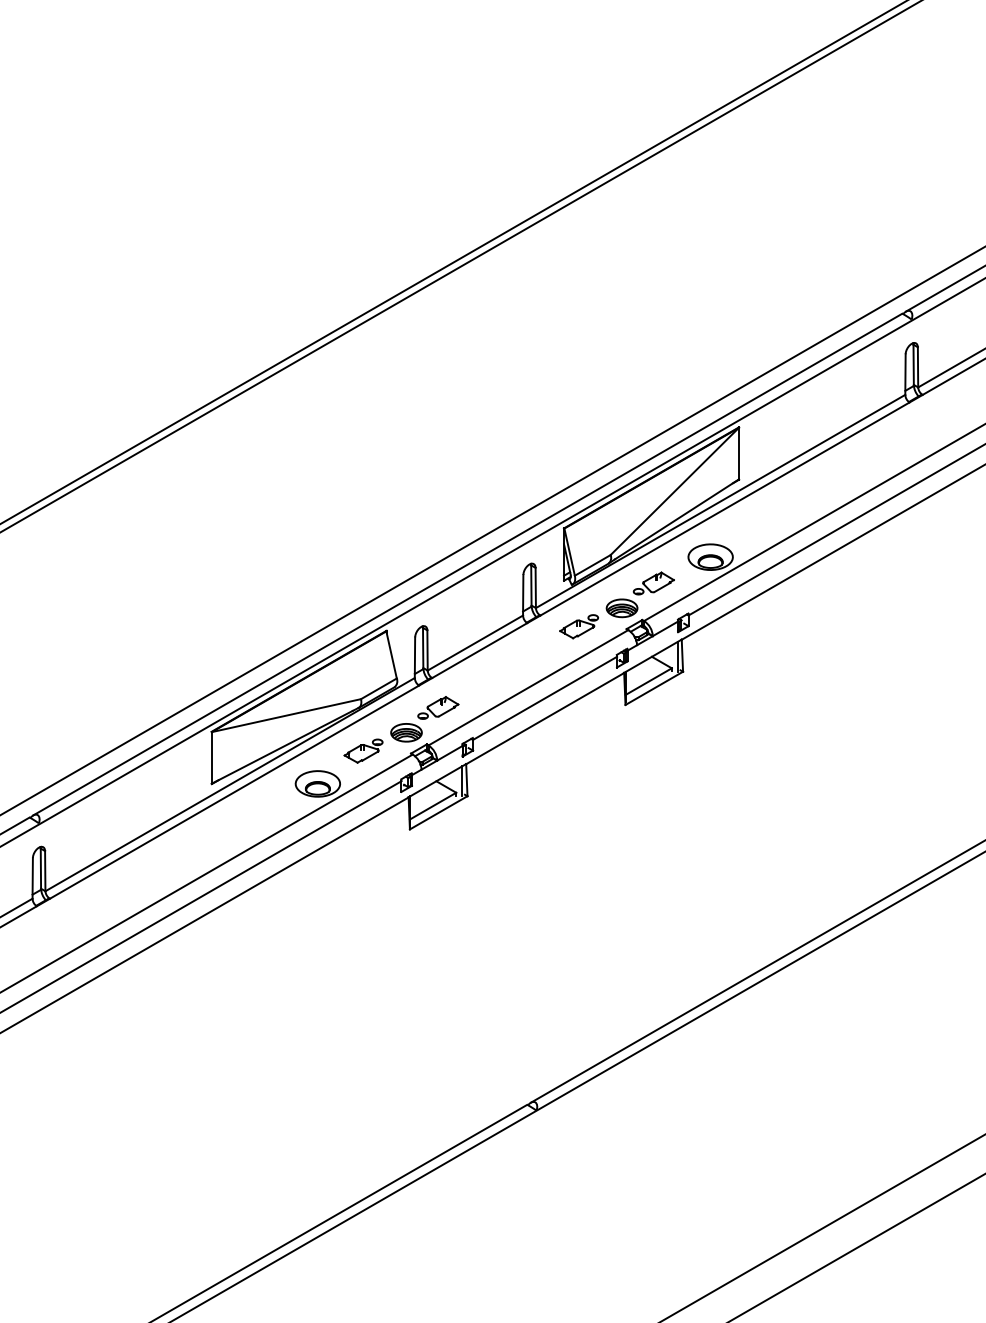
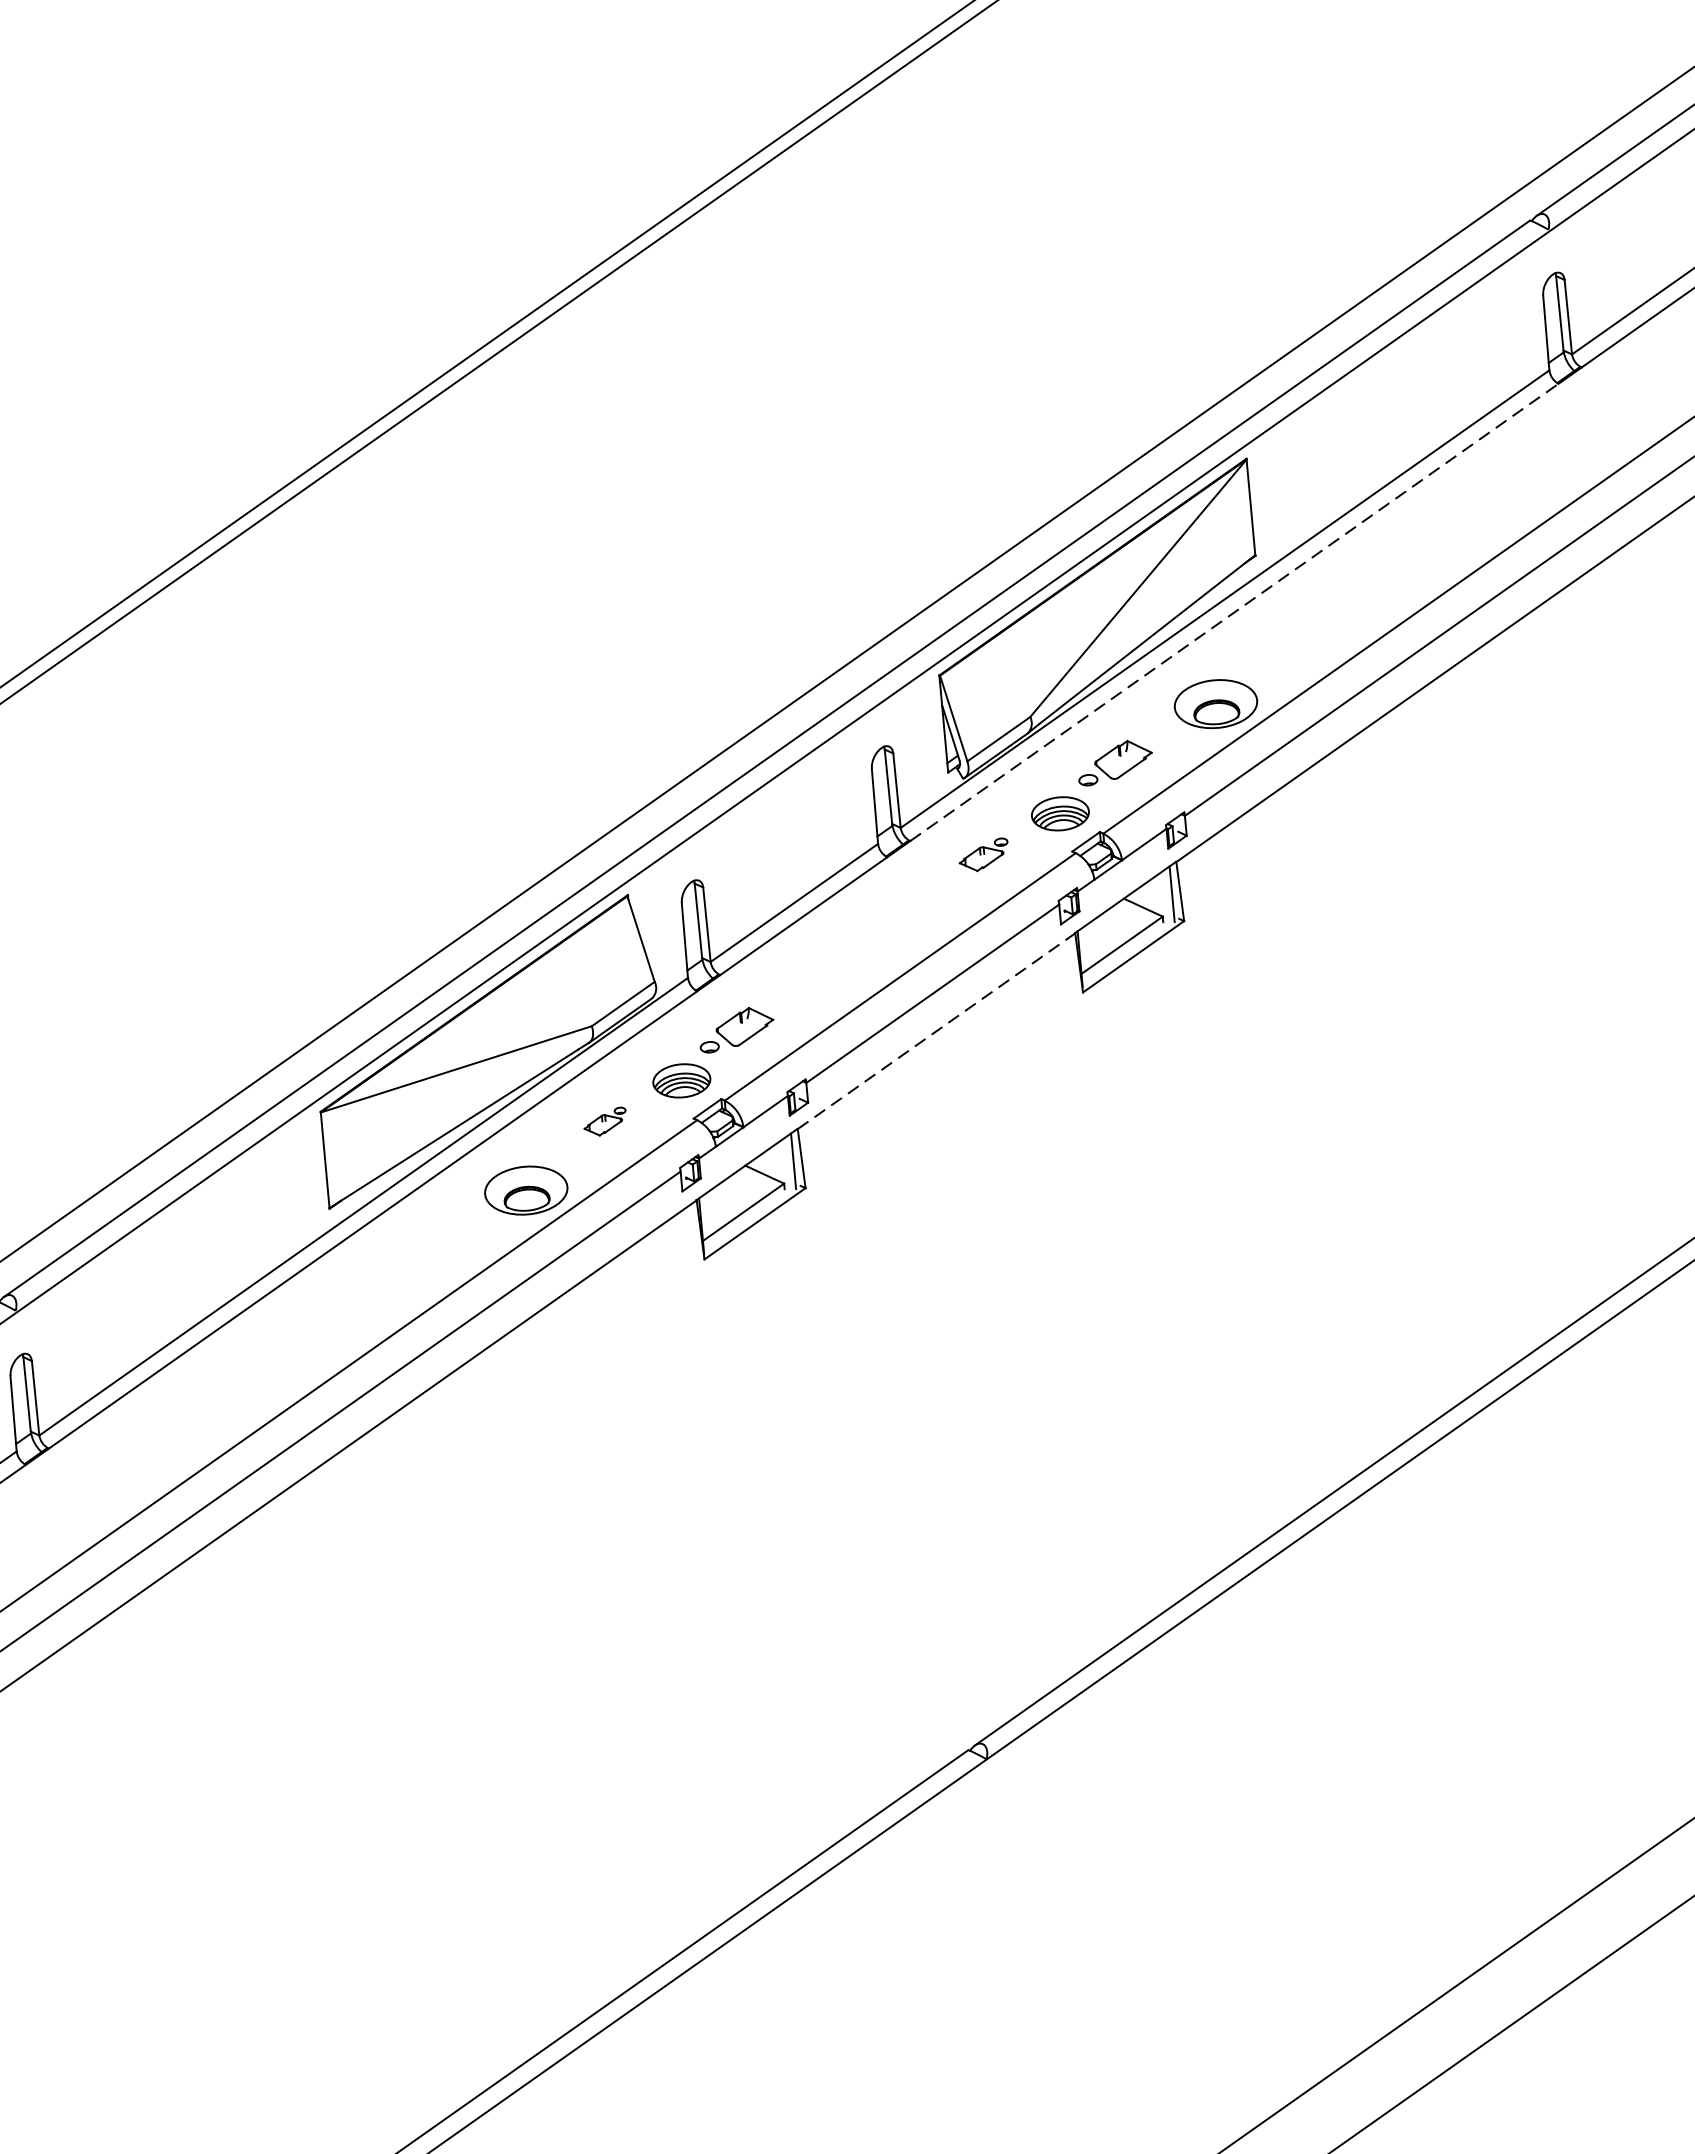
line: (725, 508) -> (1235, 611), solid -> dashed
part: (578, 626) -> (982, 854), size x0.7
line: (545, 718) -> (937, 1030), solid -> dashed
part: (363, 750) -> (605, 1120), size x0.6

